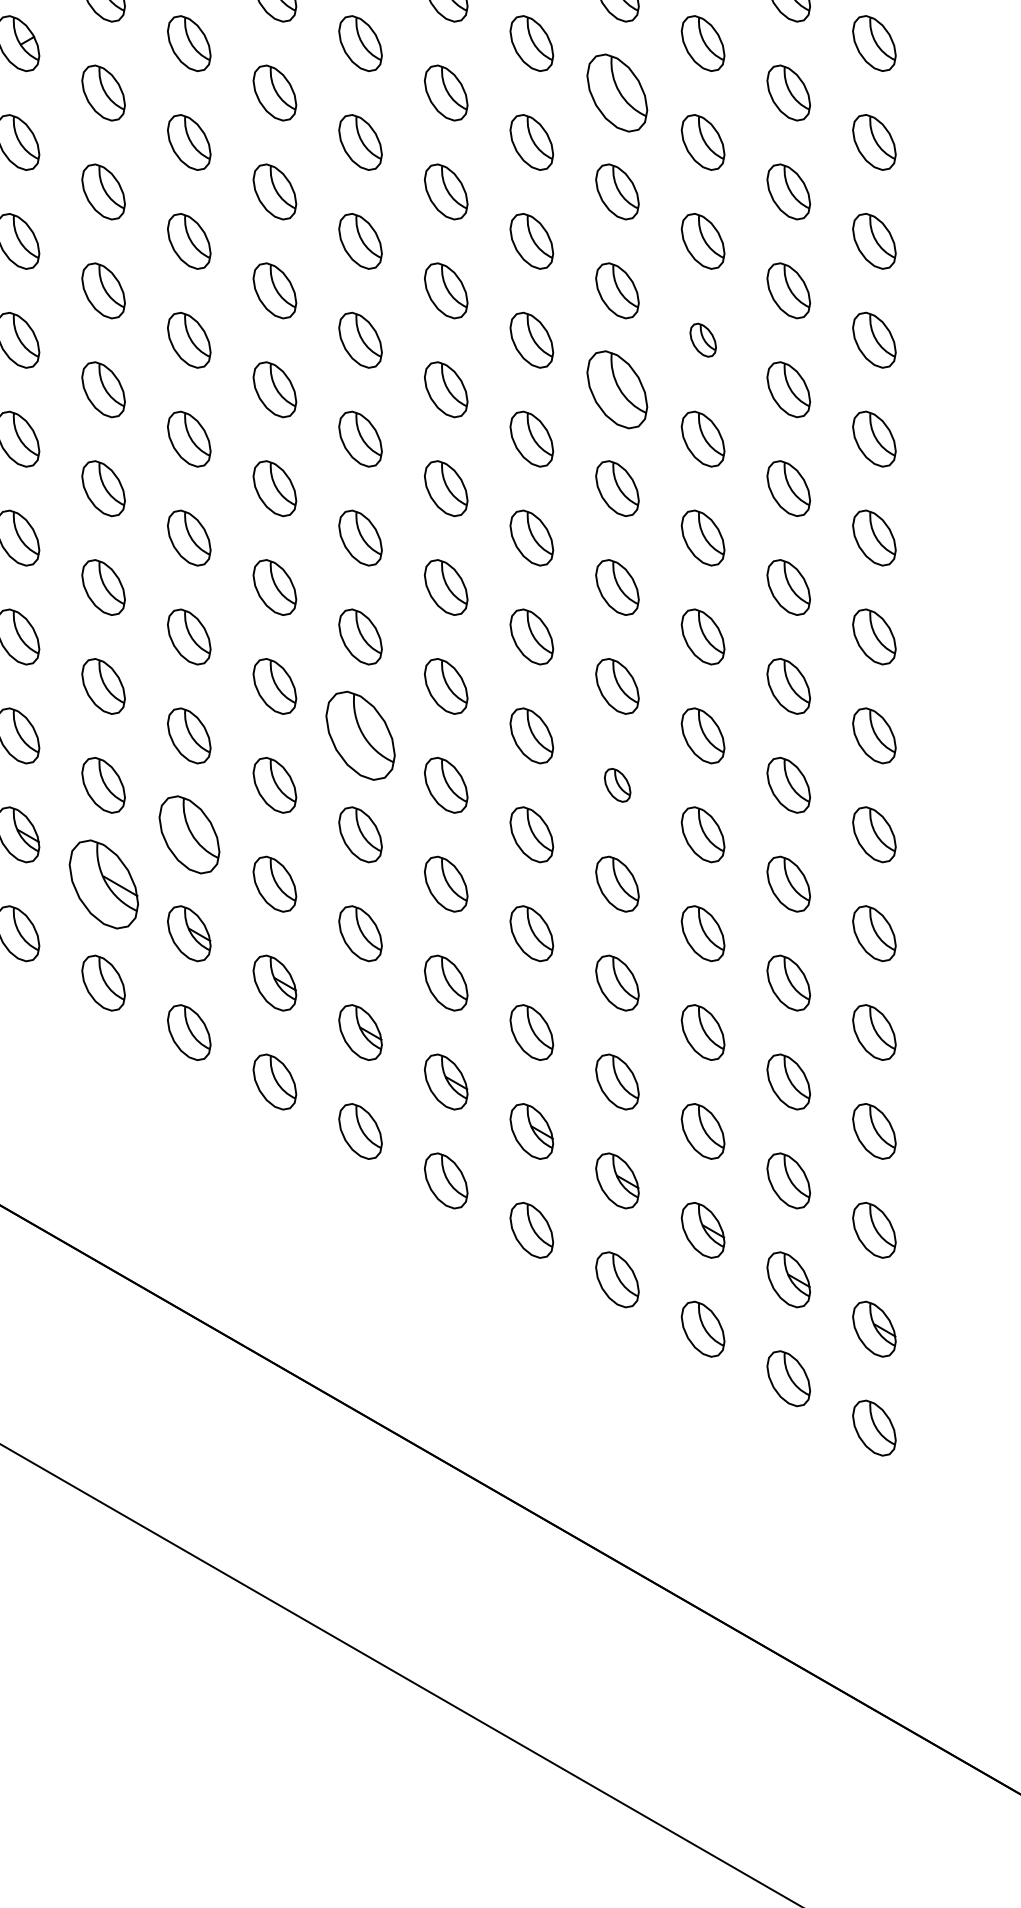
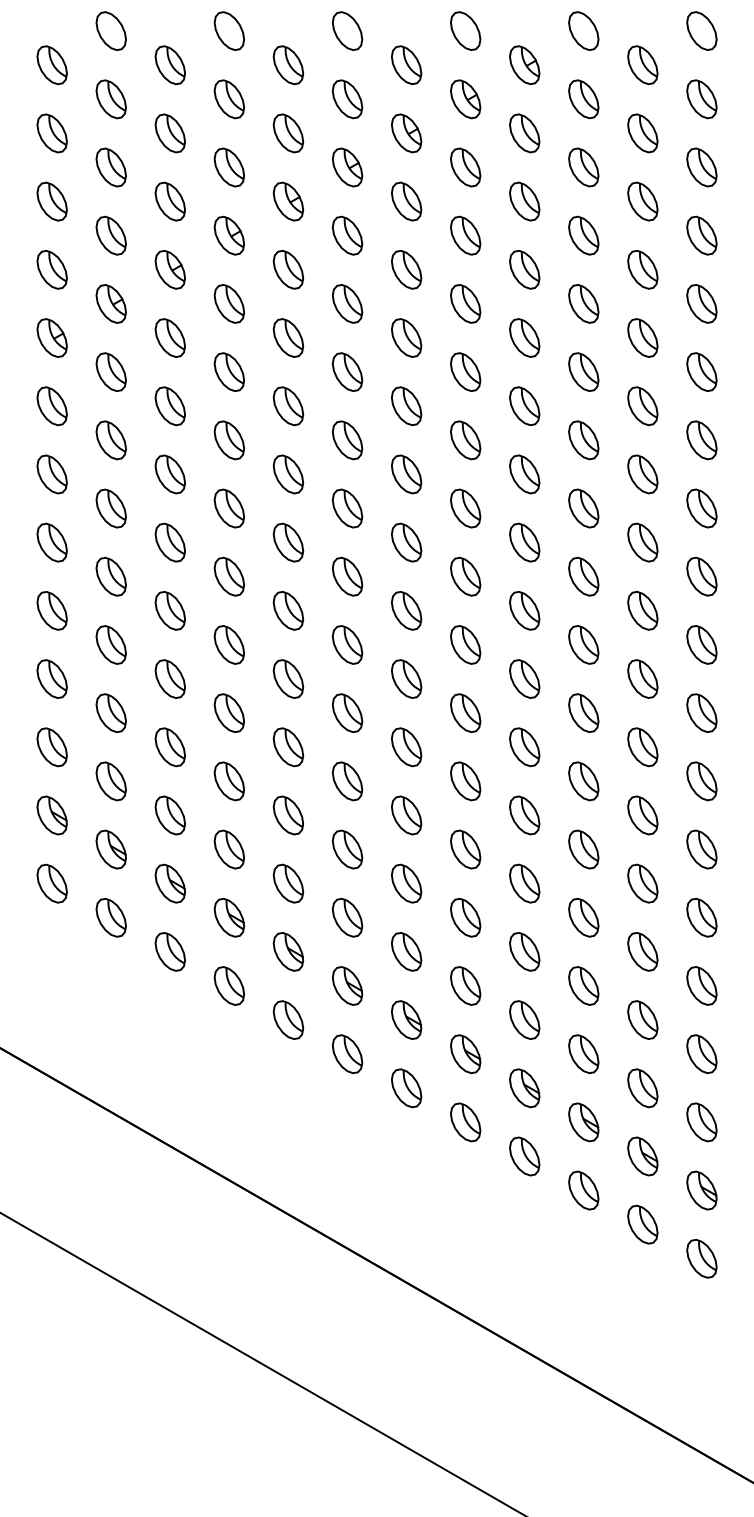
part: (617, 92) -> (524, 337), size x0.71
part: (702, 340) -> (583, 508), size x1.67
part: (617, 389) -> (524, 542), size x0.71
part: (360, 736) -> (347, 781), size x0.62
part: (617, 785) -> (524, 815), size x1.67
part: (187, 834) -> (228, 849), size x0.71
part: (102, 883) -> (169, 883), size x0.62

